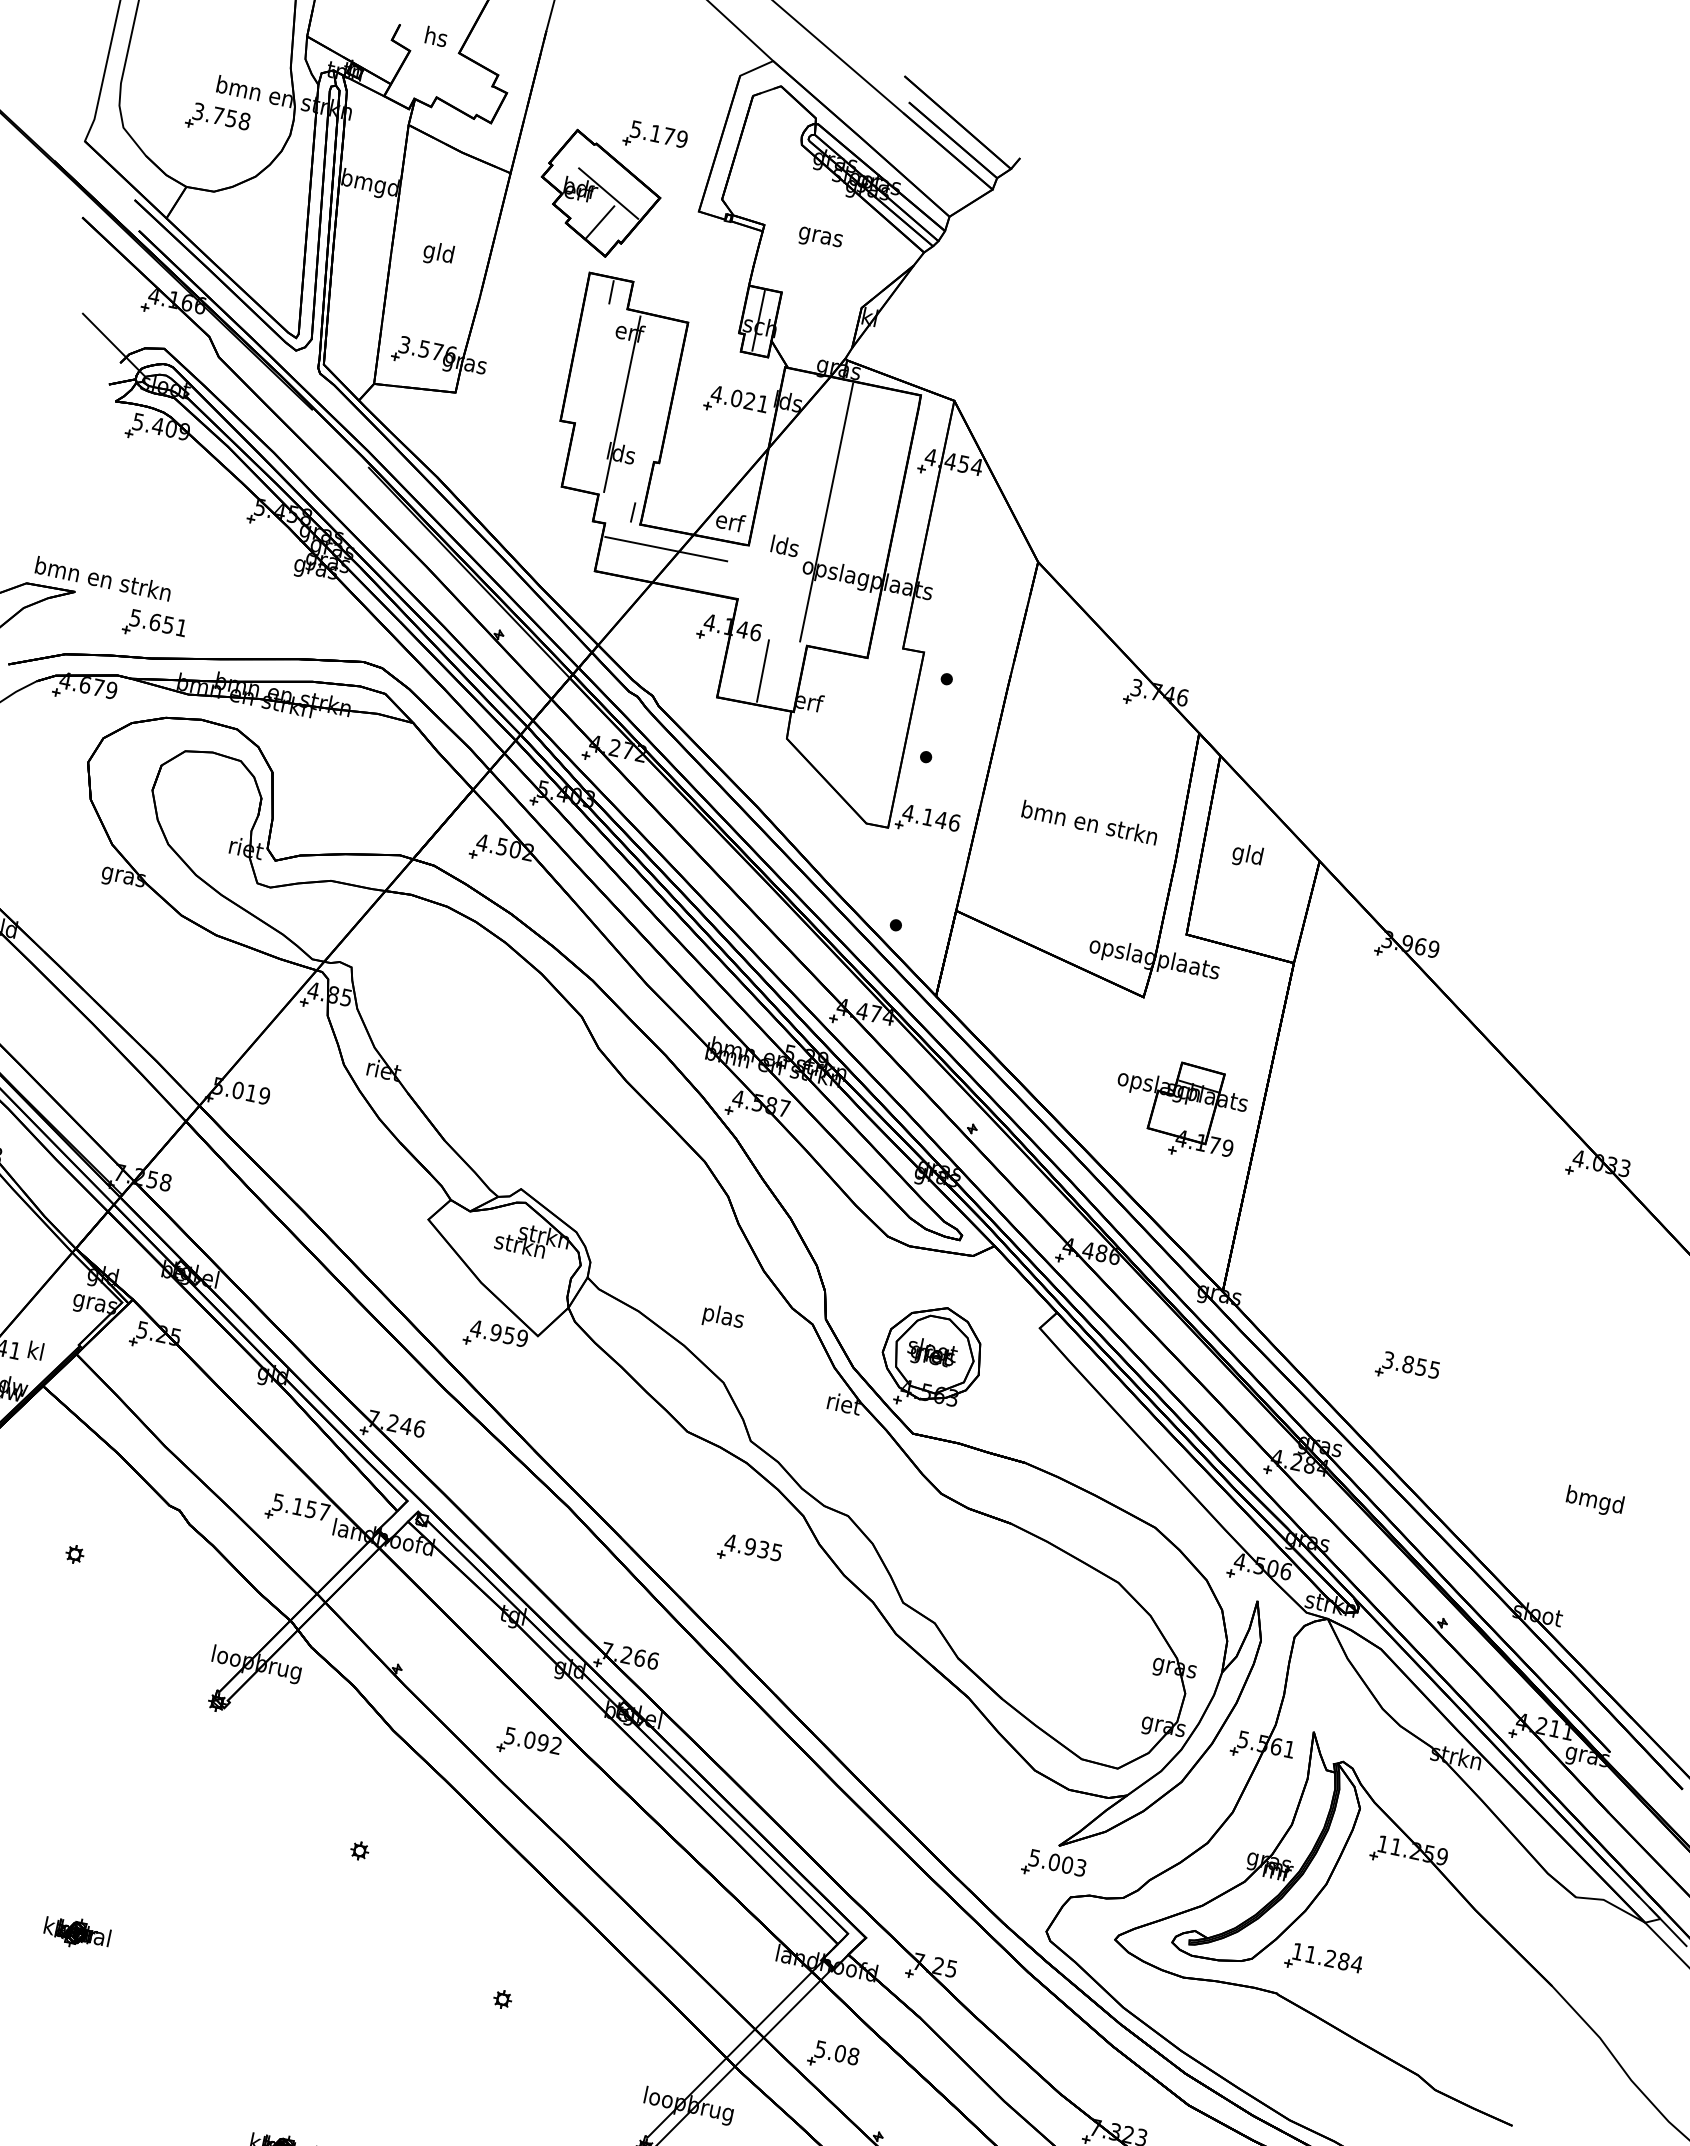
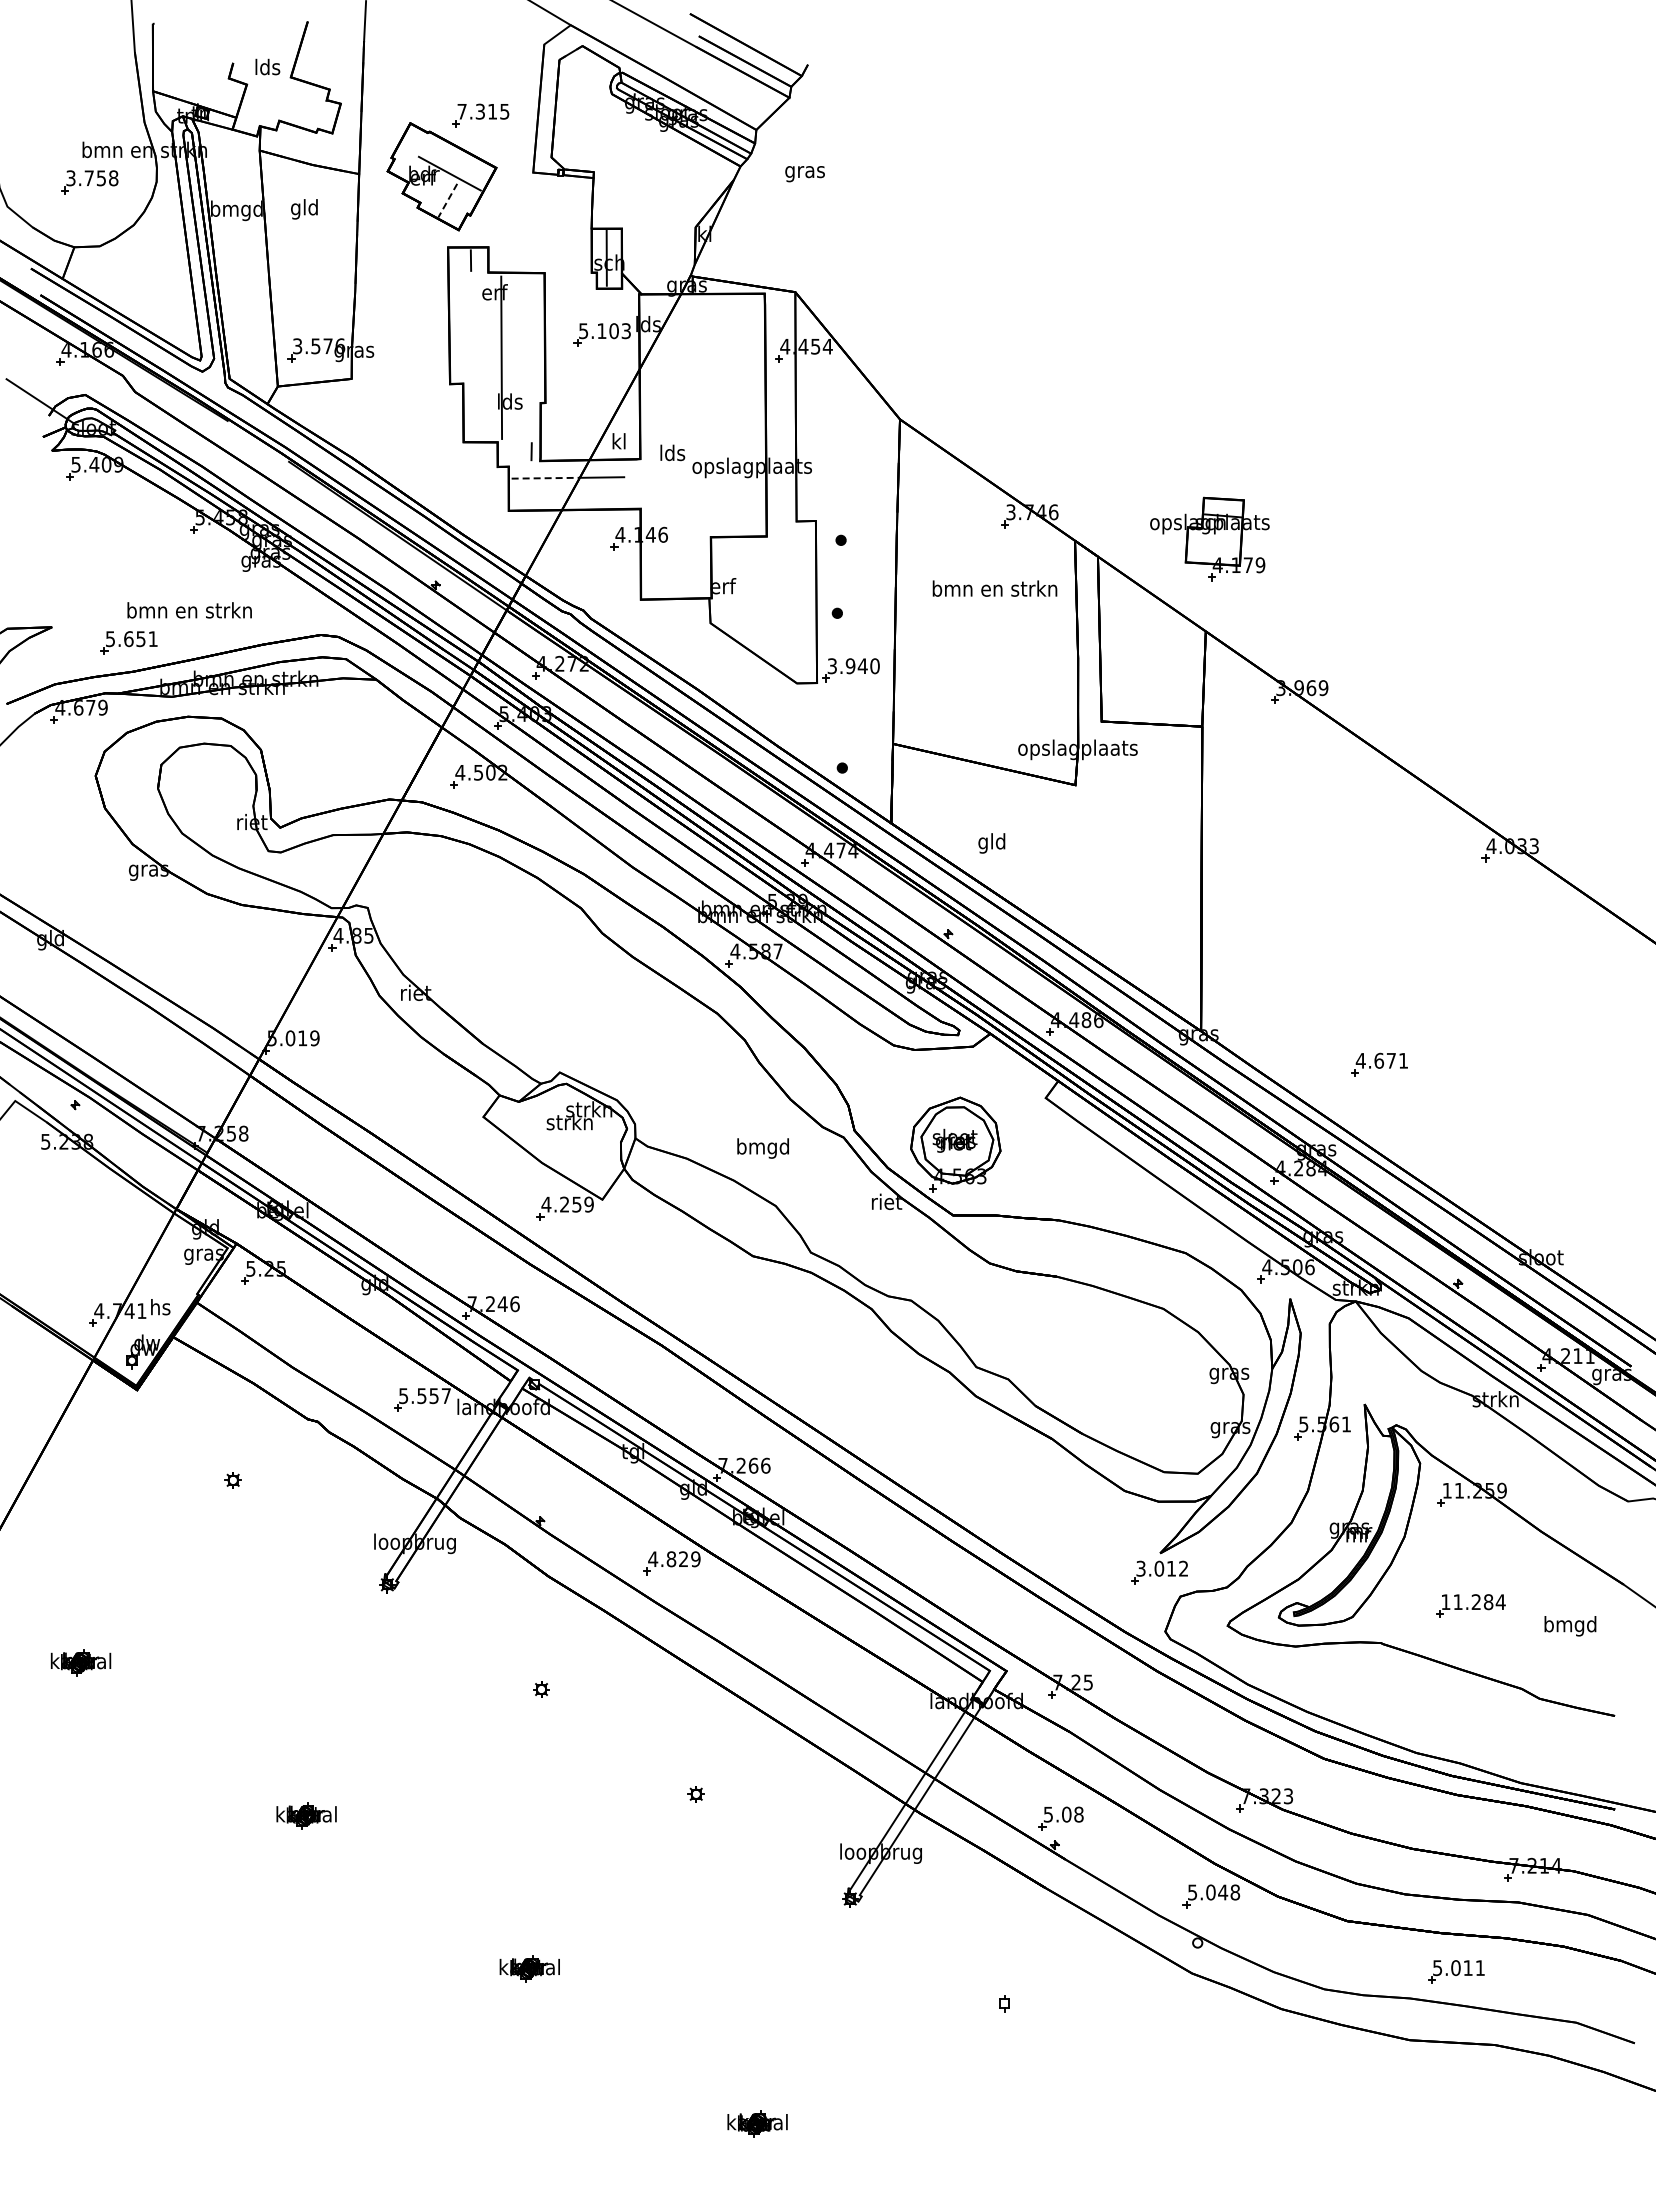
text: (436, 36) -> (267, 66), hs -> lds
text: (659, 134) -> (483, 111), 5.179 -> 7.315
line: (599, 223) -> (447, 201), solid -> dashed
text: (819, 239) -> (804, 174), moved
text: (438, 254) -> (304, 209), moved
text: (739, 399) -> (604, 331), 4.021 -> 5.103
line: (825, 512) -> (702, 415), removed
text: (730, 521) -> (619, 441), erf -> kl
line: (643, 544) -> (546, 478), solid -> dashed
text: (103, 579) -> (189, 610), moved
line: (762, 670) -> (676, 567), removed
text: (931, 818) -> (853, 666), 4.146 -> 3.940
text: (1089, 822) -> (994, 588), moved
text: (1247, 855) -> (991, 843), moved
part: (1178, 1107) -> (1209, 538), moved
text: (722, 1317) -> (762, 1148), plas -> bmgd
text: (495, 1332) -> (564, 1204), 4.959 -> 4.259
text: (36, 1351) -> (160, 1307), kl -> hs
text: (1410, 1364) -> (1381, 1060), 3.855 -> 4.671
text: (1594, 1501) -> (1570, 1626), moved
text: (297, 1507) -> (421, 1396), 5.157 -> 5.557
part: (749, 1551) -> (830, 1350), removed
text: (533, 1741) -> (674, 1559), 5.092 -> 4.829
text: (1057, 1862) -> (1162, 1568), 5.003 -> 3.012
part: (1323, 1961) -> (1470, 1605), moved
part: (832, 2056) -> (1060, 1818), moved

